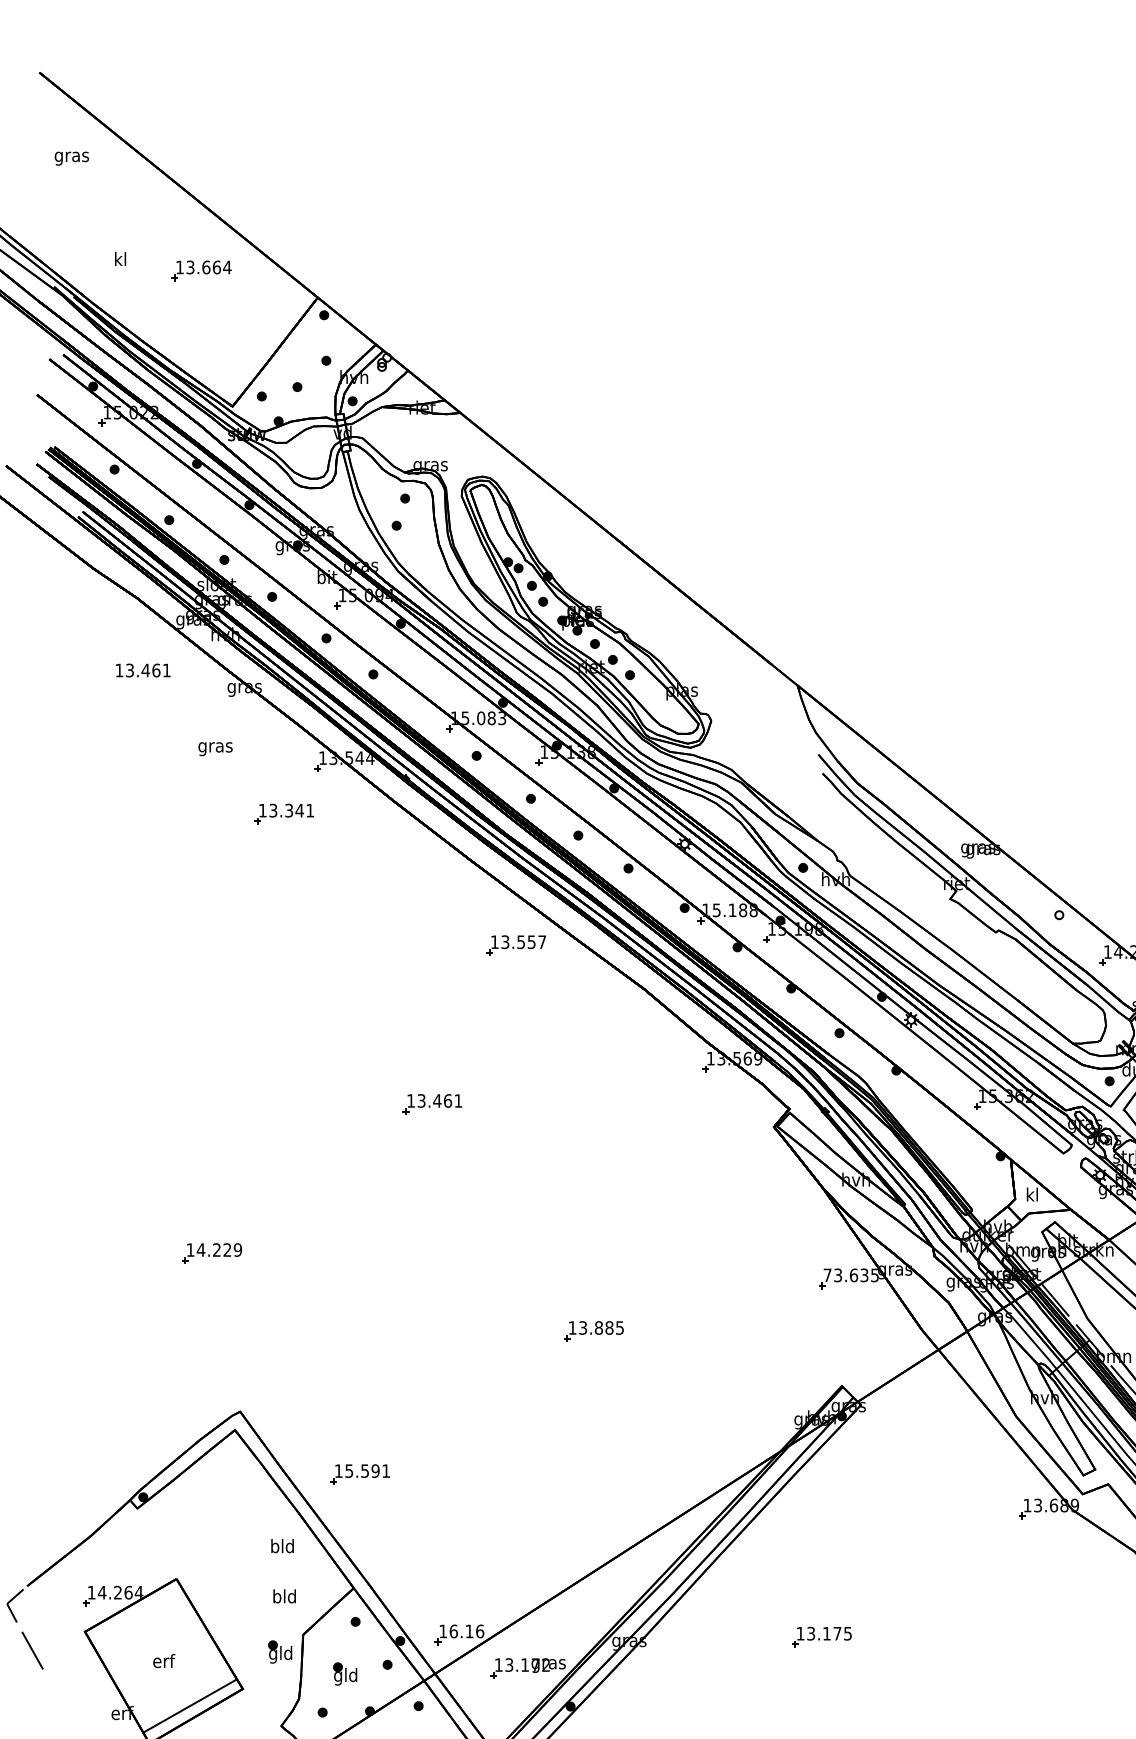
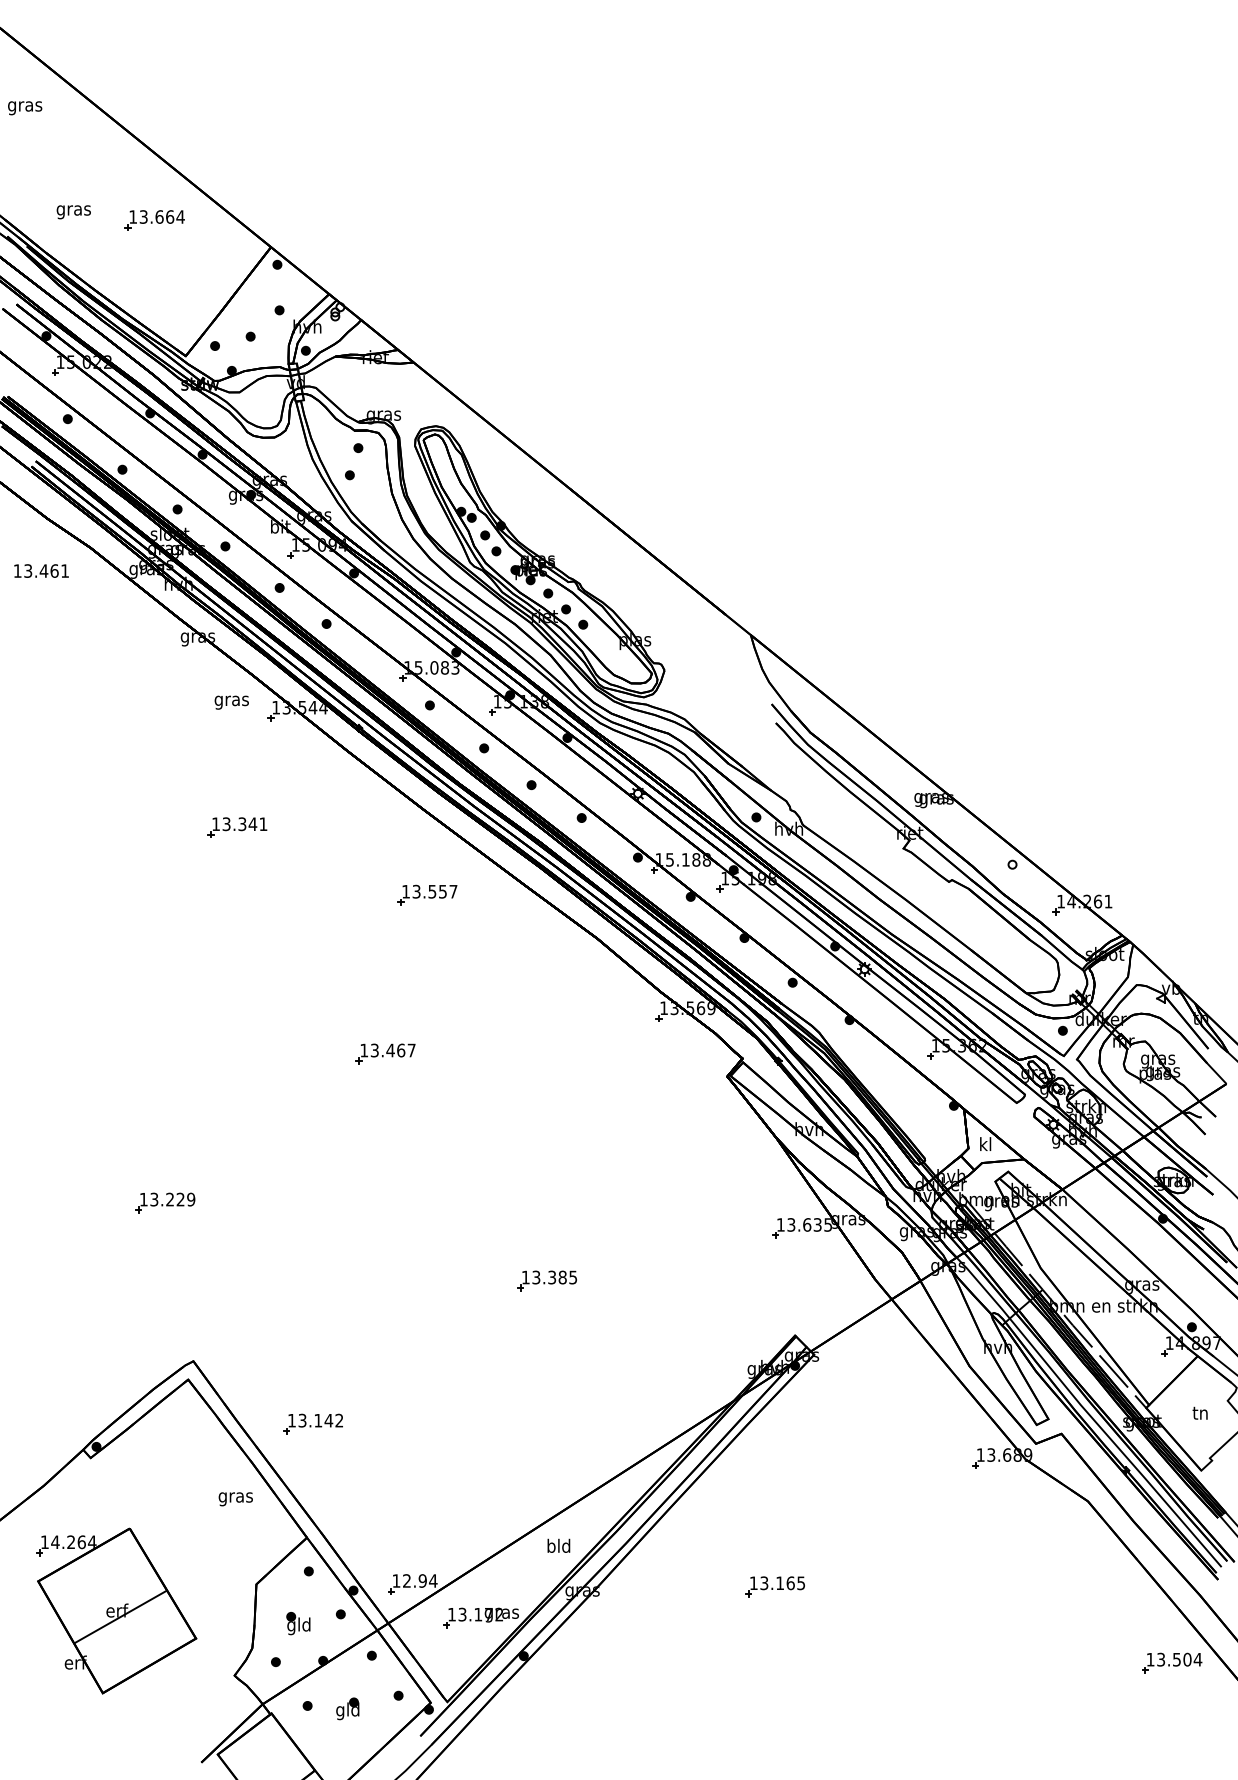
text: (120, 260) -> (73, 210), kl -> gras
text: (143, 669) -> (41, 570), moved
text: (215, 748) -> (231, 702), moved
part: (284, 813) -> (237, 827), moved
part: (516, 944) -> (427, 894), moved
text: (458, 1100) -> (411, 1050), 13.461 -> 13.467
text: (201, 1249) -> (154, 1199), 14.229 -> 13.229
text: (827, 1274) -> (780, 1224), 73.635 -> 13.635
text: (599, 1327) -> (552, 1277), 13.885 -> 13.385
text: (368, 1470) -> (321, 1420), 15.591 -> 13.142
text: (282, 1547) -> (235, 1497), bld -> gras
text: (284, 1595) -> (558, 1545), moved
text: (467, 1630) -> (420, 1580), 16.16 -> 12.94
text: (837, 1633) -> (790, 1583), 13.175 -> 13.165
part: (280, 1651) -> (233, 1601), removed
line: (189, 1705) -> (120, 1616), moved

